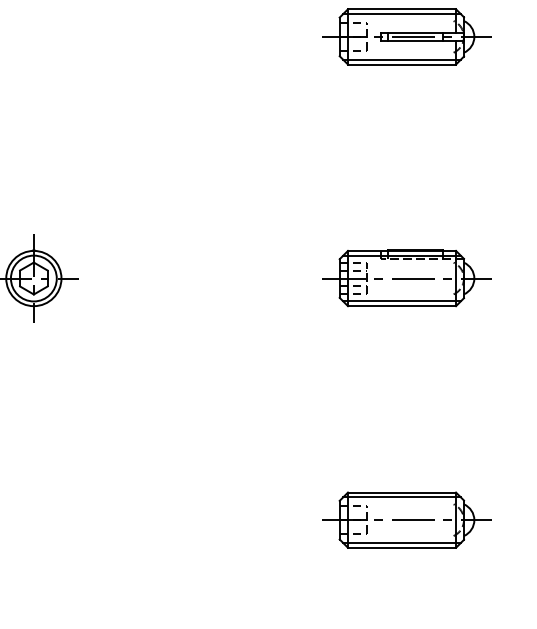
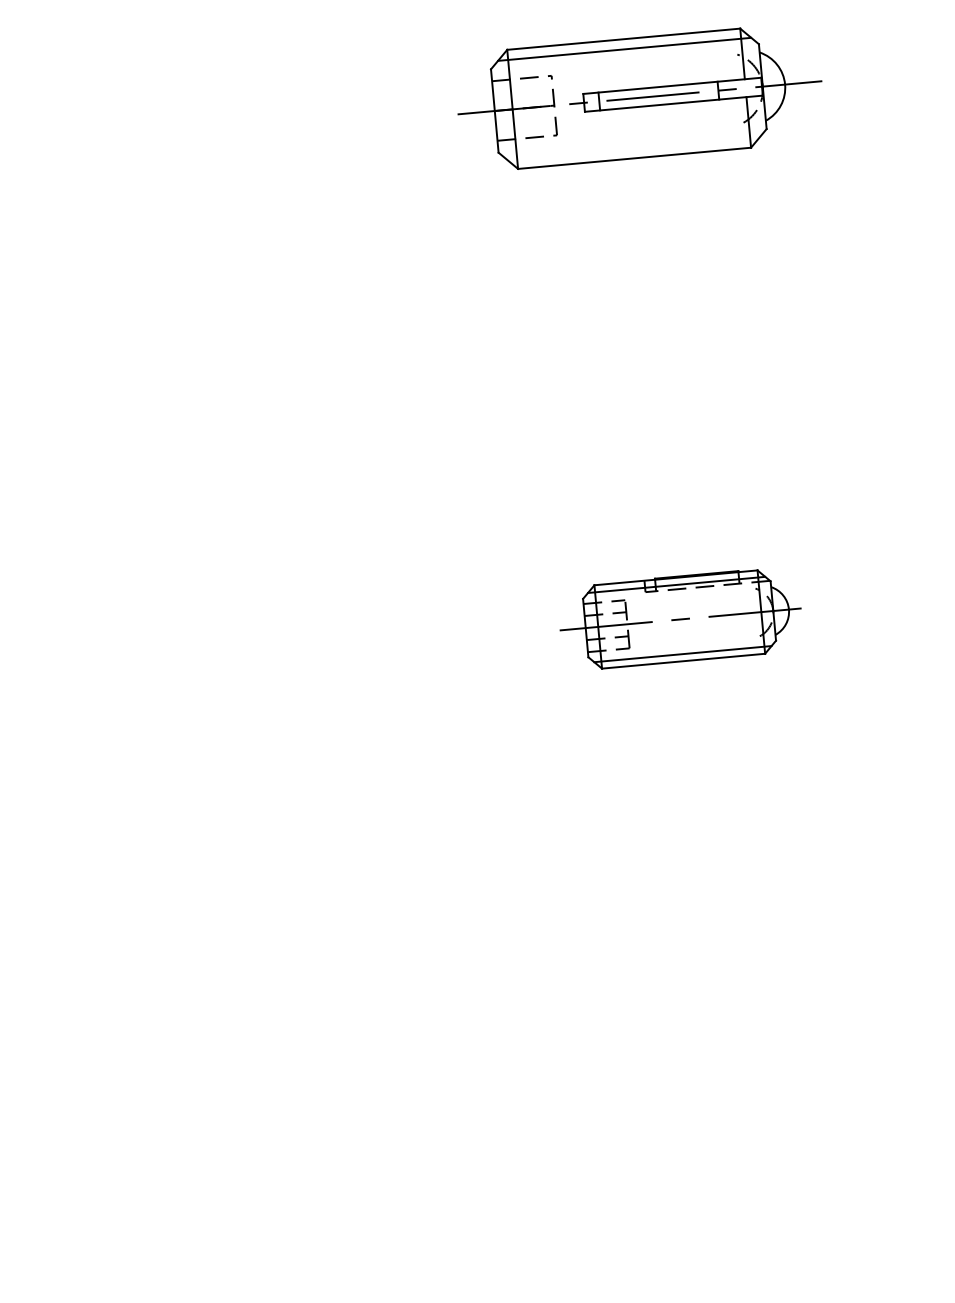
line: (401, 59) -> (632, 147), removed
part: (406, 278) -> (686, 618), size x0.7
part: (406, 519) -> (733, 1138), removed

